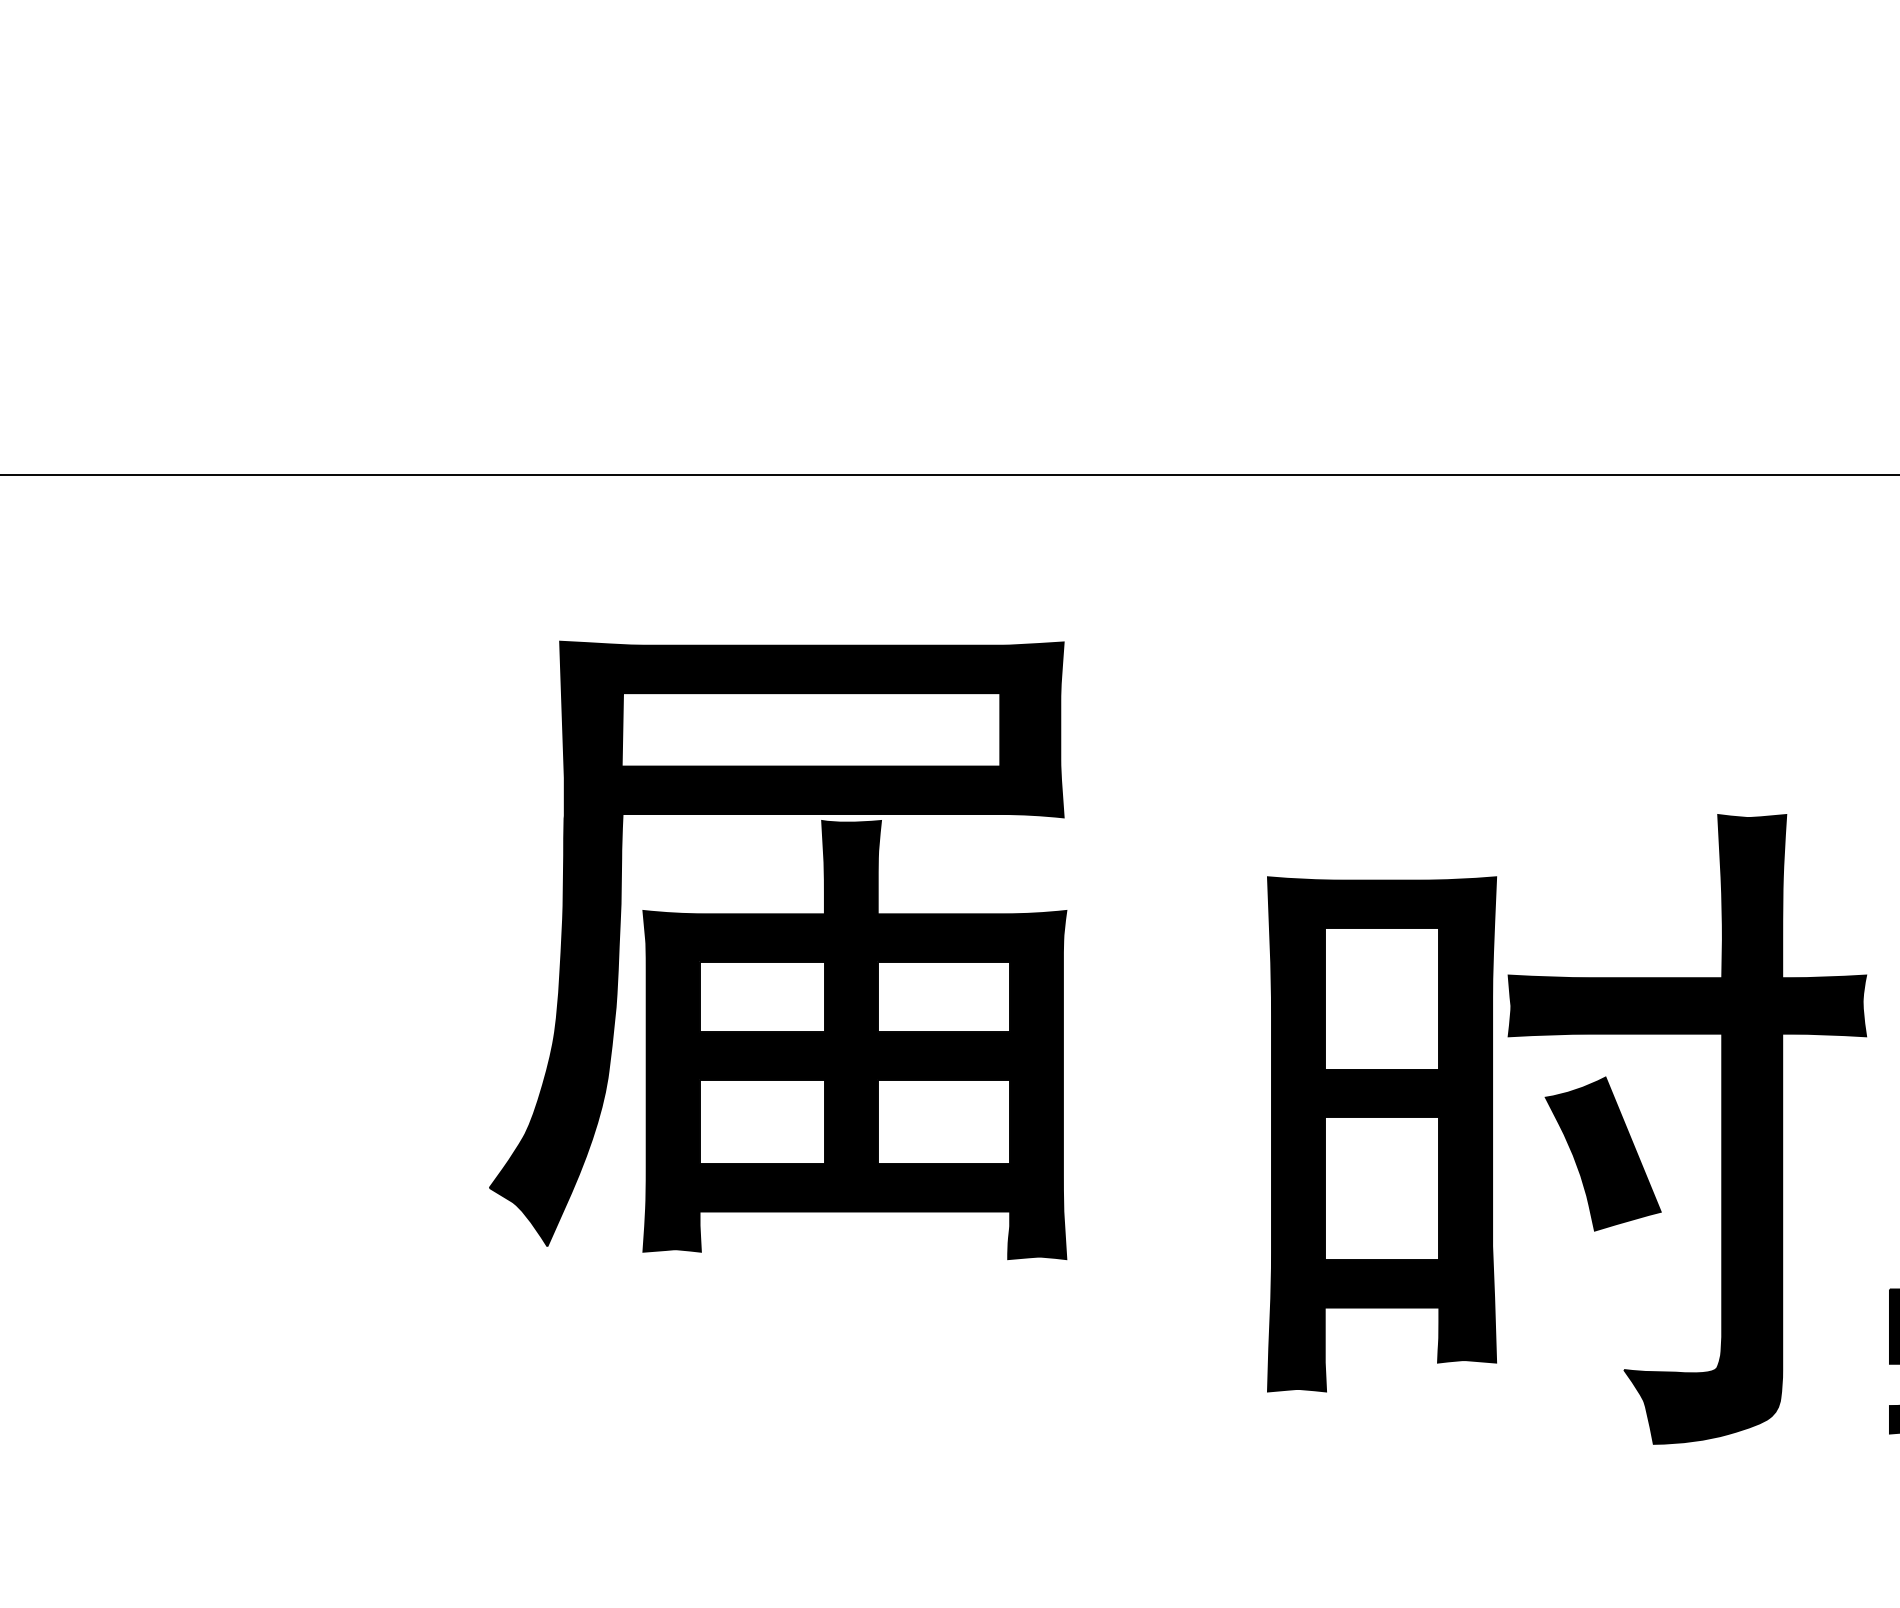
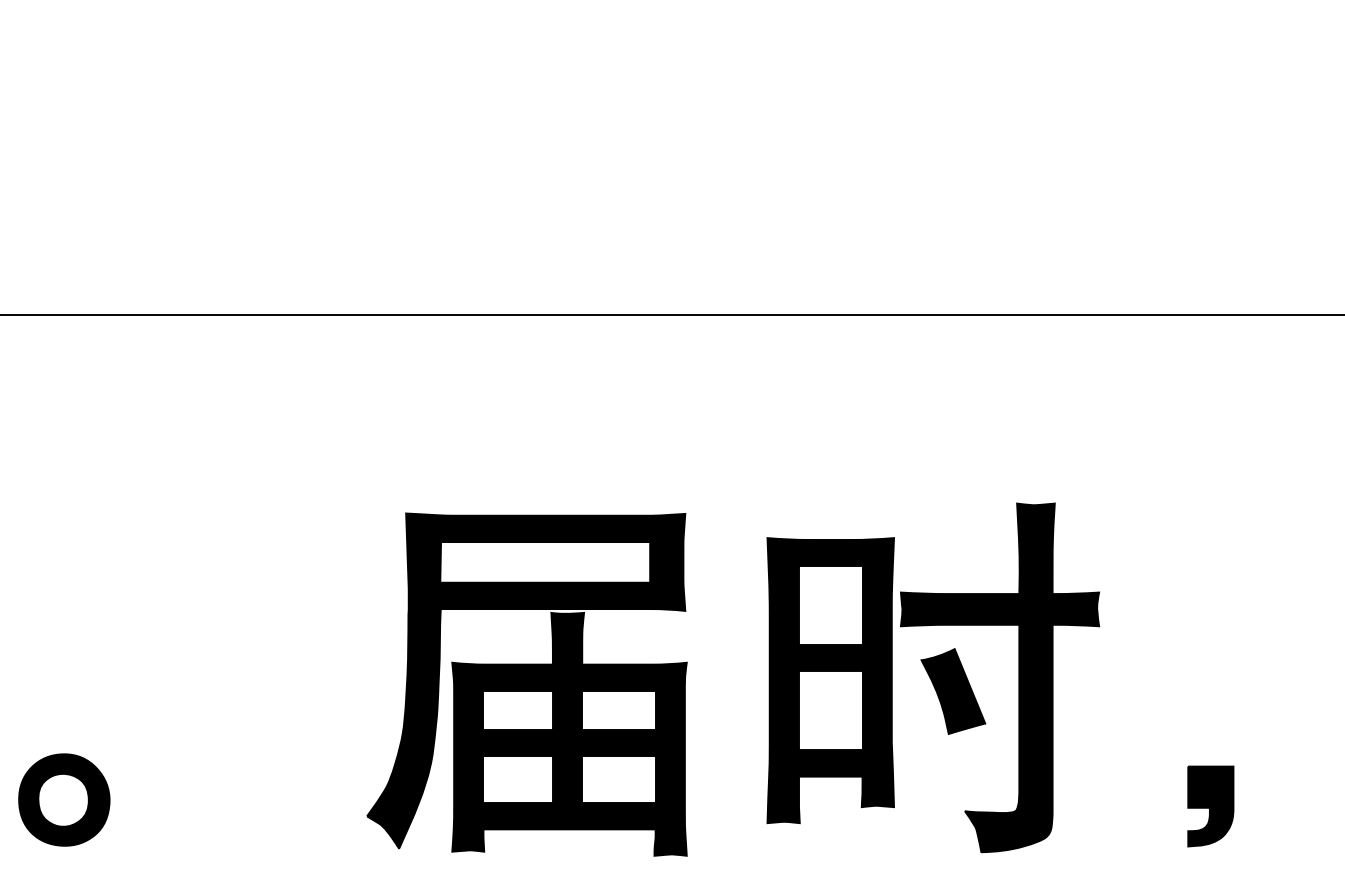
part: (777, 950) -> (526, 684), moved
part: (1565, 1128) -> (932, 677), moved

